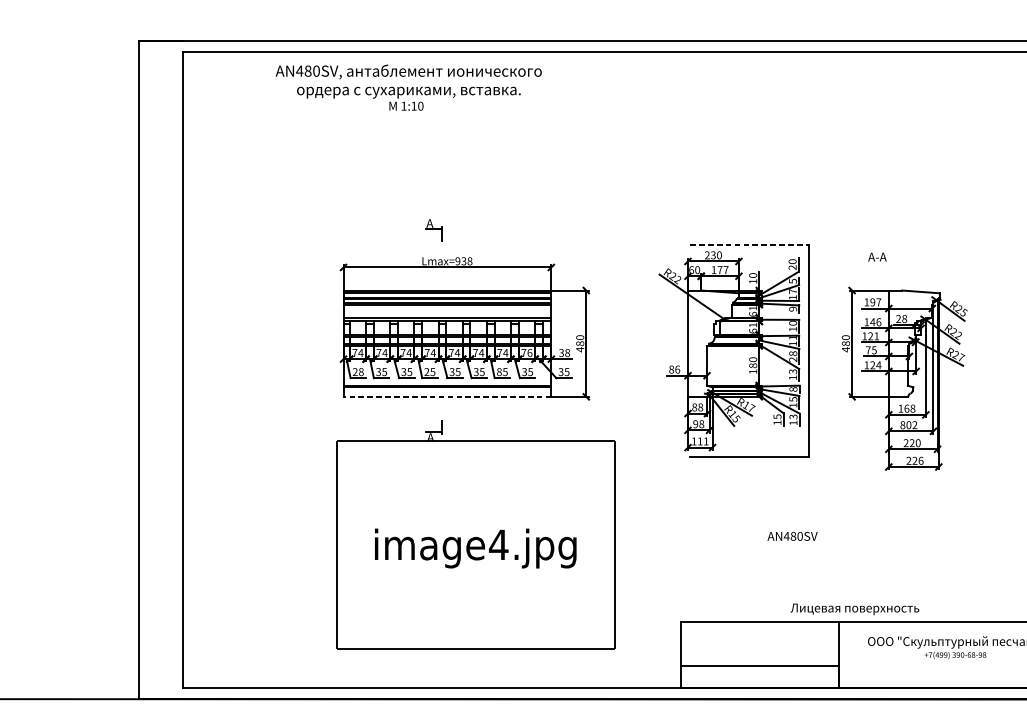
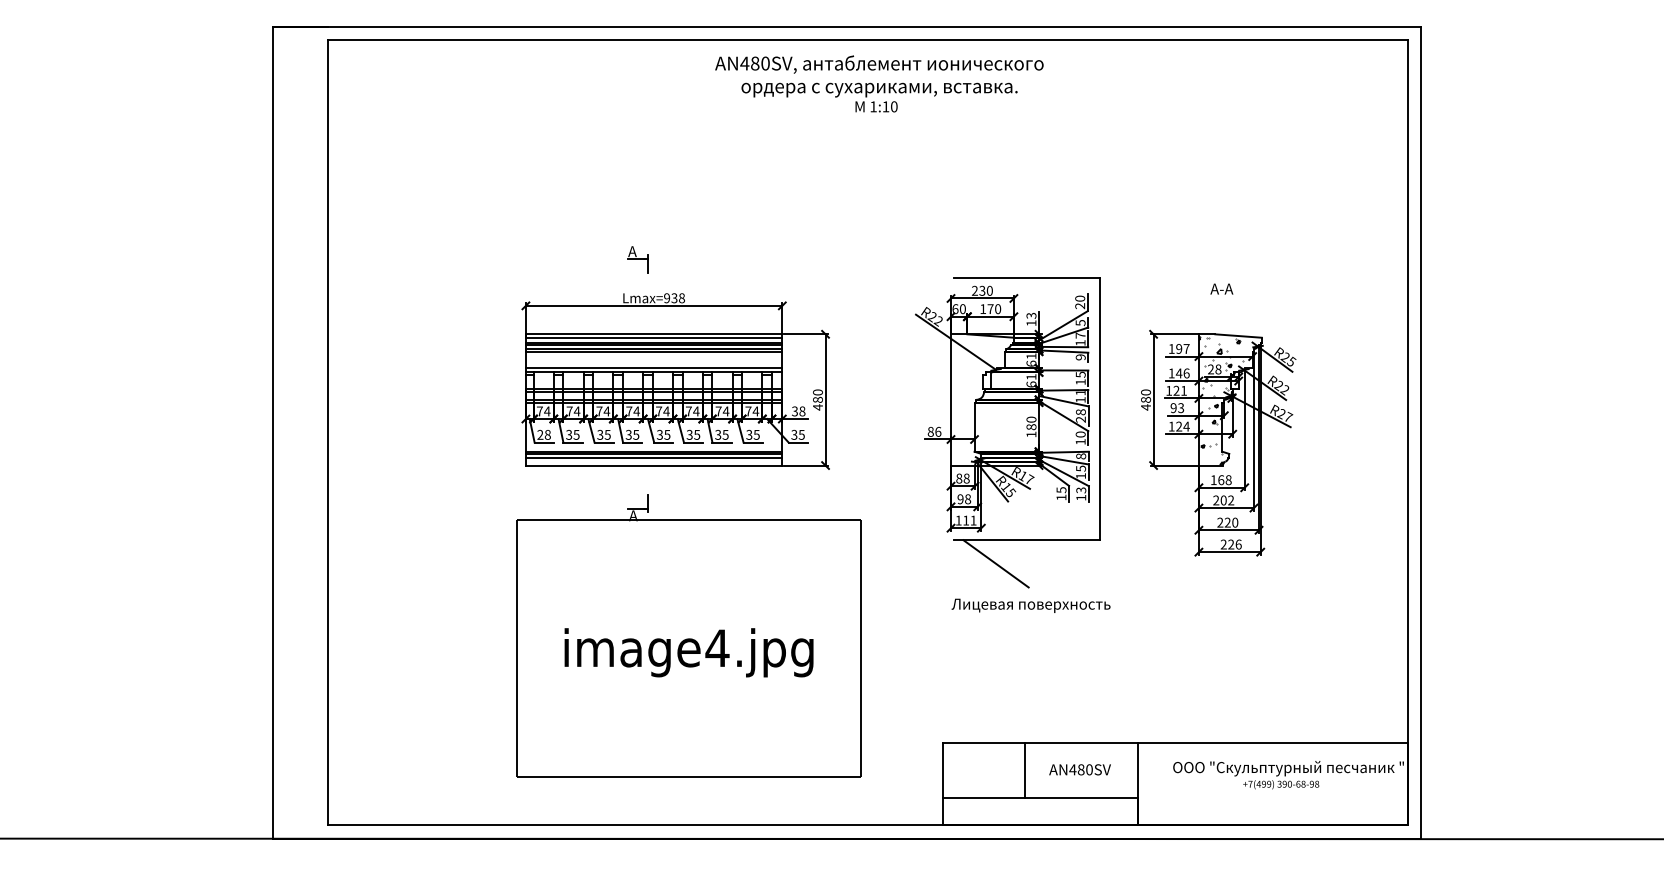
text: (408, 87) -> (879, 83), moved
line: (749, 244) -> (1027, 277), dashed -> solid
text: (877, 256) -> (1221, 288), moved
text: (726, 270) -> (998, 309), 177 -> 170
text: (753, 275) -> (1031, 315), 10 -> 13
text: (792, 323) -> (1080, 374), 10 -> 15
hatch: (911, 344) -> (1226, 400), added
text: (871, 350) -> (1177, 408), 75 -> 93
text: (529, 353) -> (755, 411), 76 -> 74
text: (426, 371) -> (628, 434), 25 -> 35
text: (499, 371) -> (718, 434), 85 -> 35
text: (792, 371) -> (1080, 434), 13 -> 10
line: (446, 391) -> (653, 458), added
line: (446, 396) -> (653, 465), dashed -> solid
text: (903, 425) -> (1216, 500), 802 -> 202
line: (724, 476) -> (995, 563), added
text: (792, 536) -> (1079, 769), moved
text: (854, 609) -> (1030, 605), moved
line: (747, 643) -> (1024, 770), added

